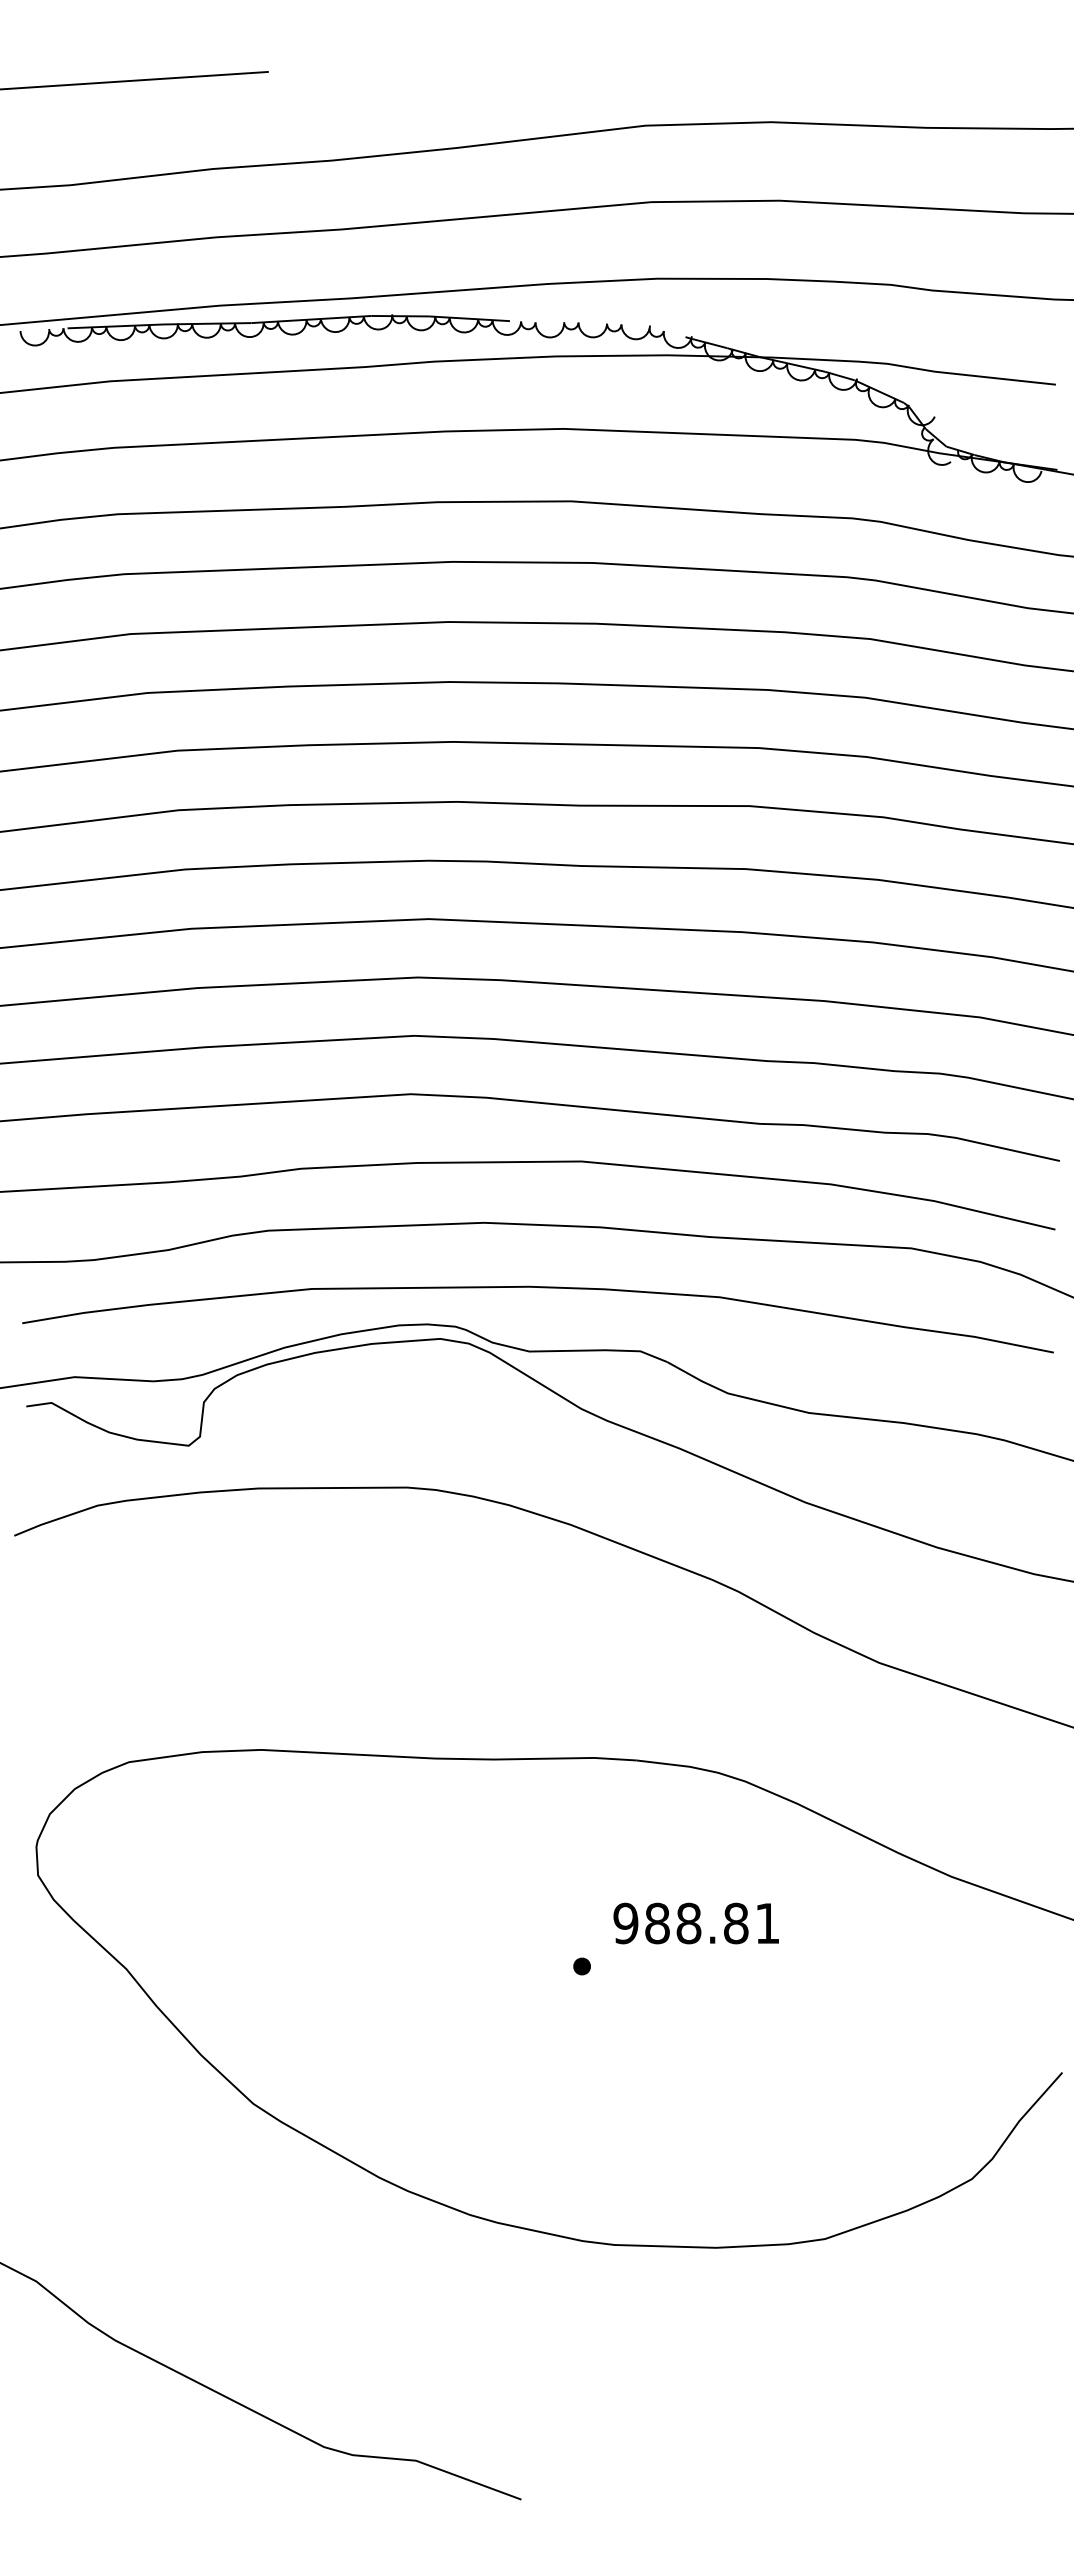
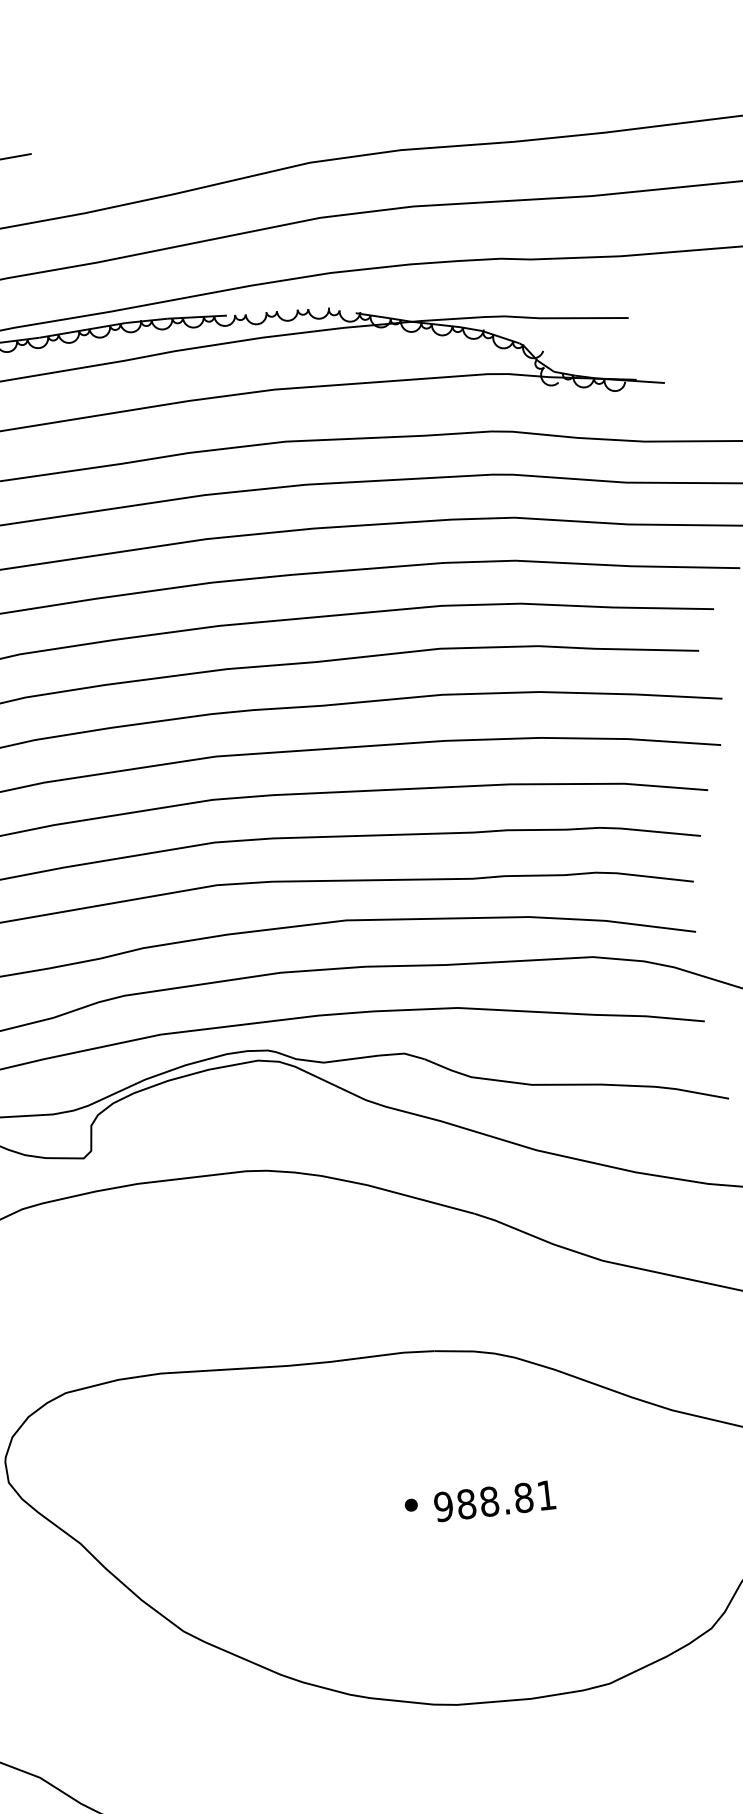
text: (695, 1923) -> (494, 1501), moved

